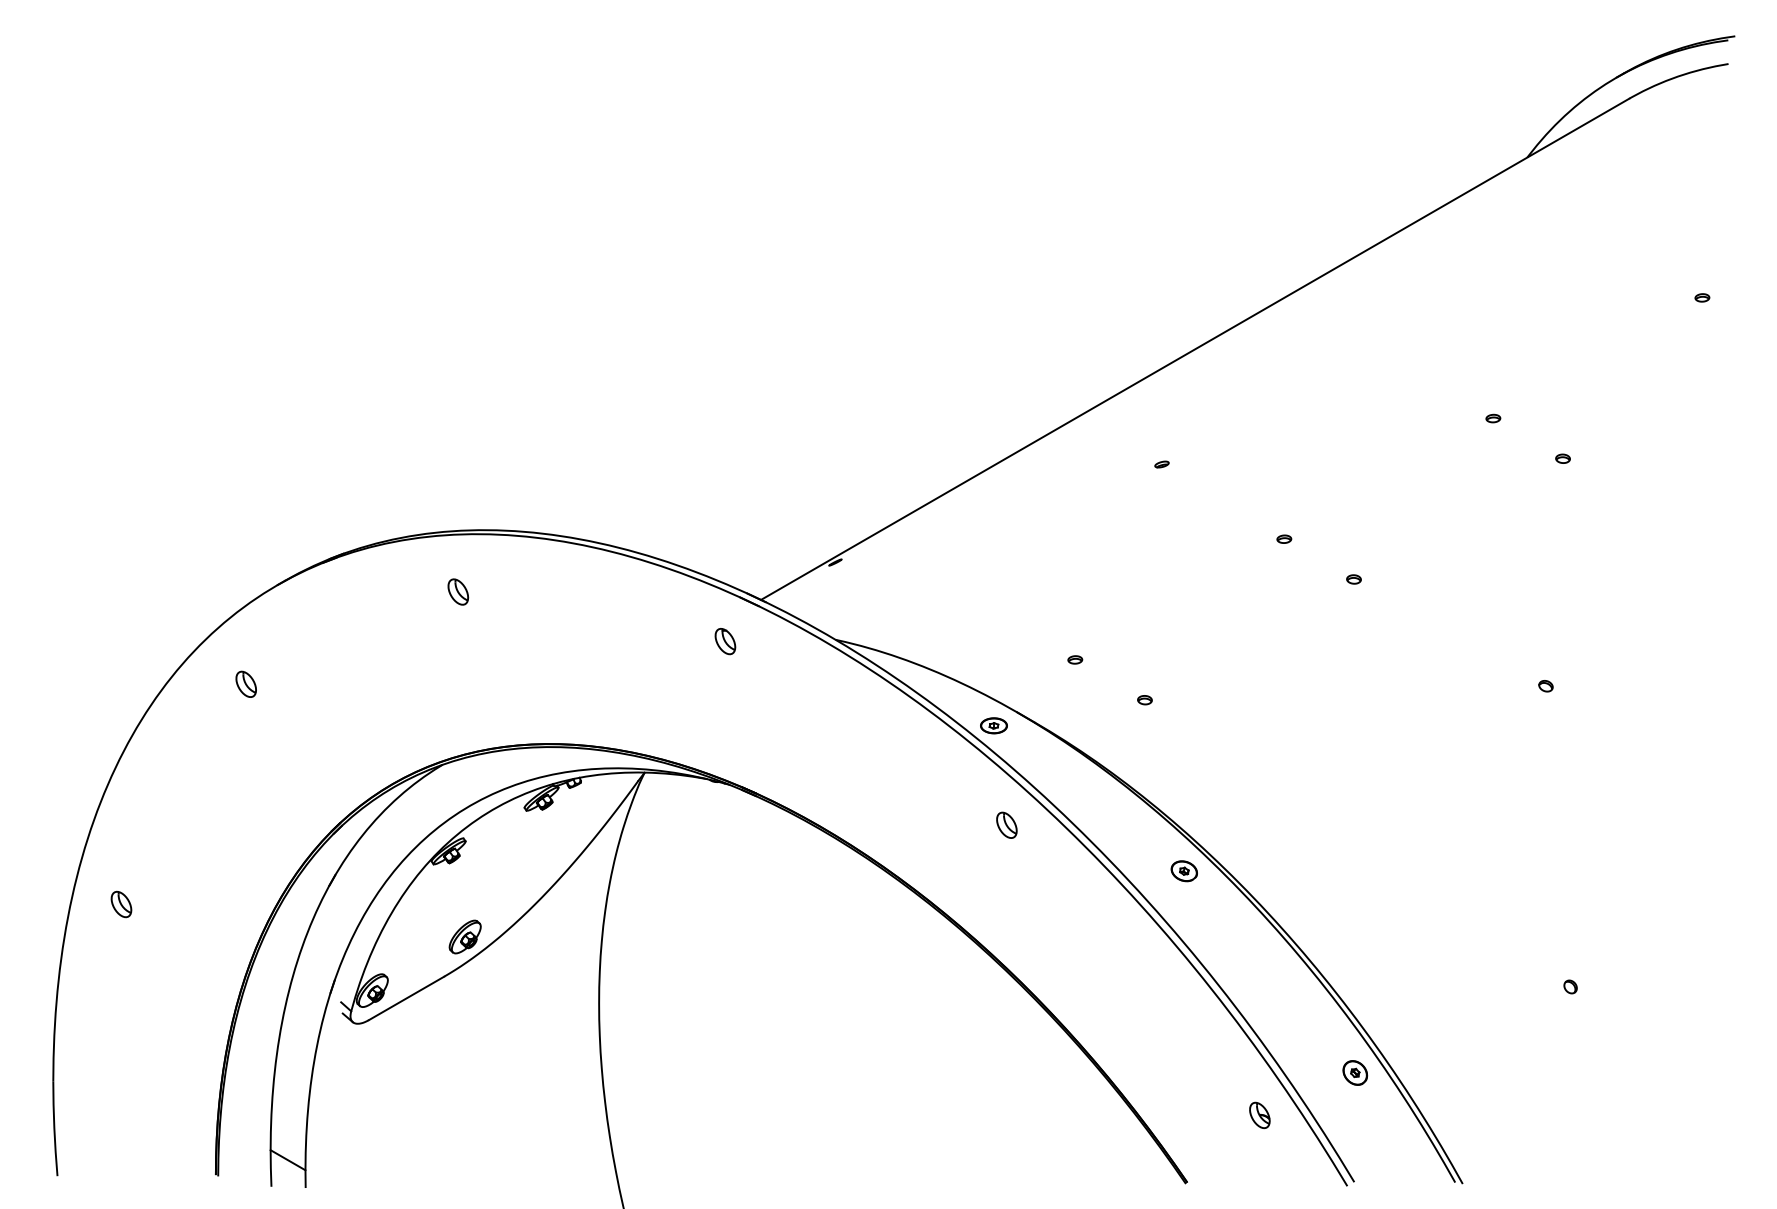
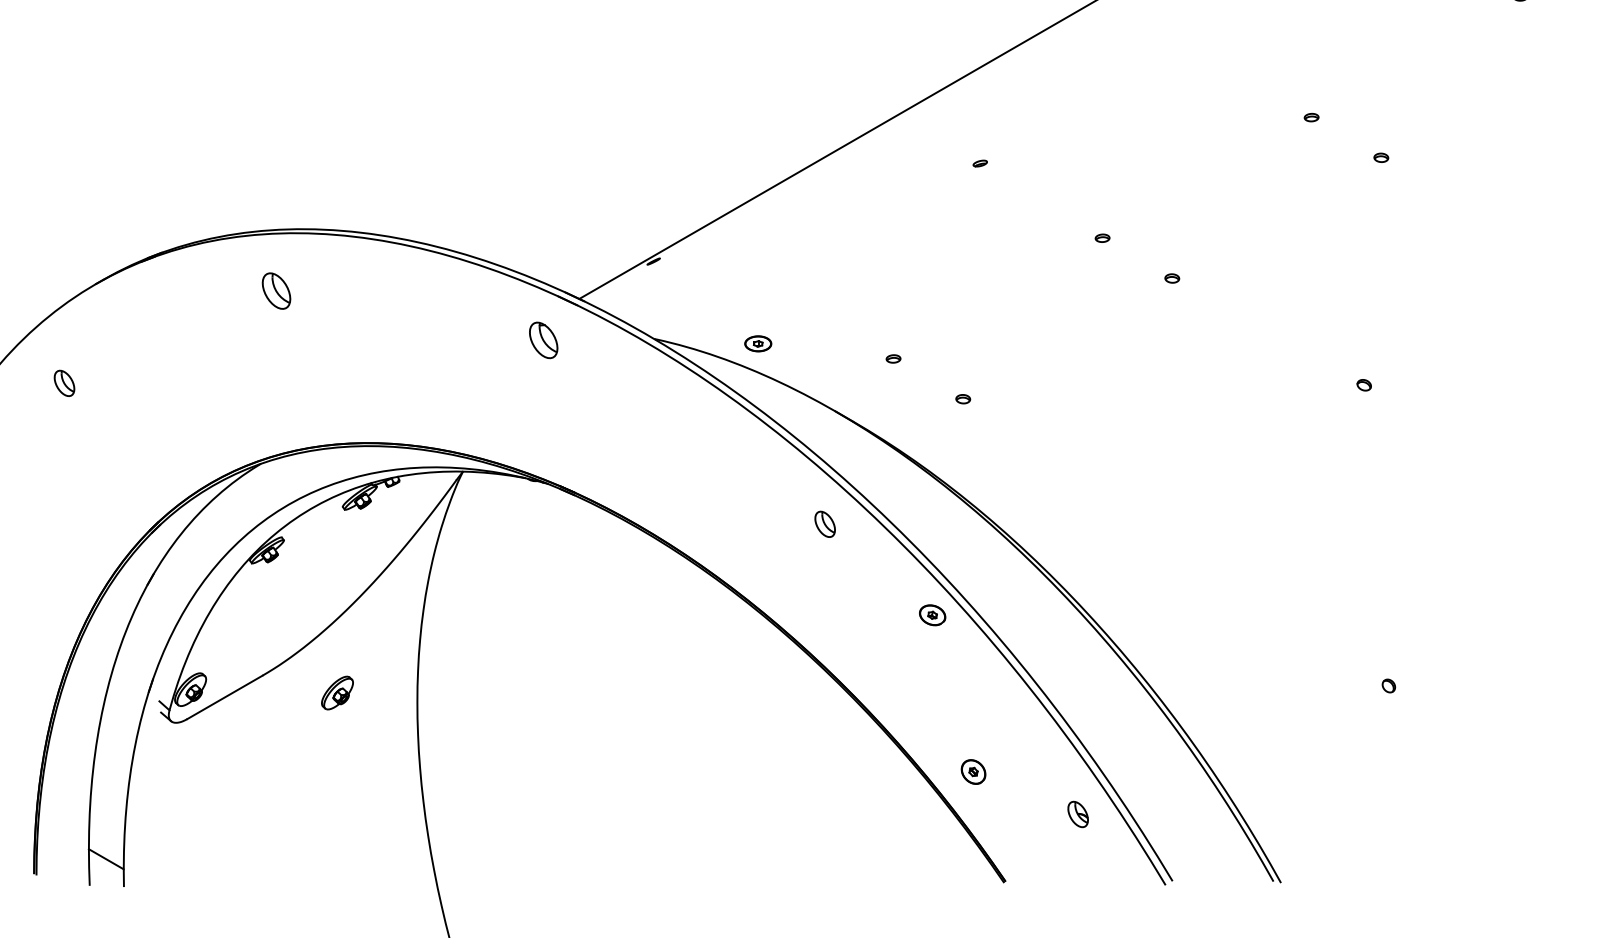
part: (458, 591) -> (276, 290), size x1.4
part: (725, 641) -> (543, 340), size x1.4
part: (993, 725) -> (757, 343), moved
part: (1183, 871) -> (931, 615), moved
part: (464, 936) -> (336, 692), moved
part: (1355, 1072) -> (973, 771), moved

